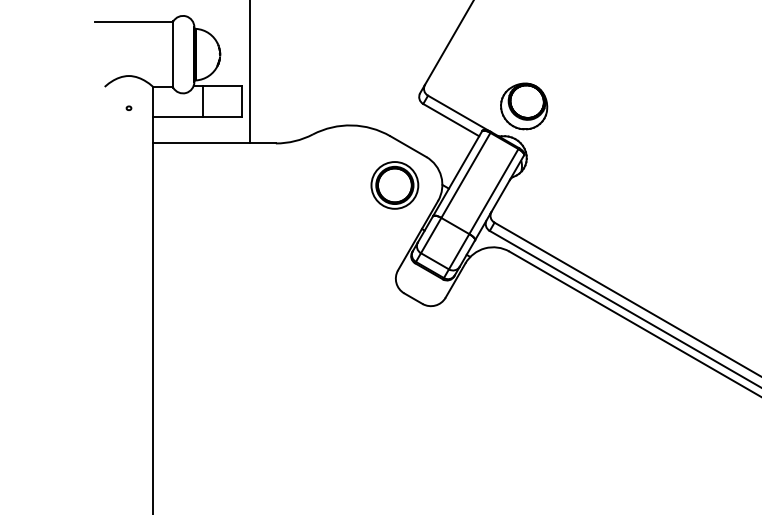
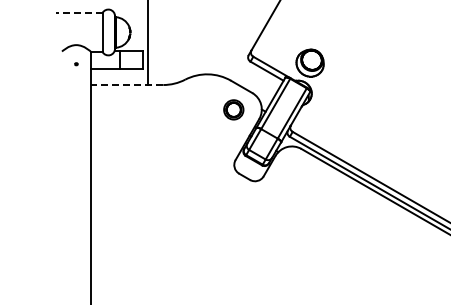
line: (132, 22) -> (78, 13), solid -> dashed
line: (213, 144) -> (126, 85), solid -> dashed
part: (394, 184) -> (233, 109), size x0.7

